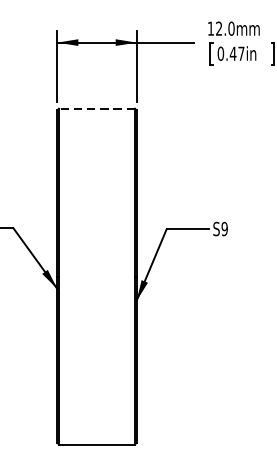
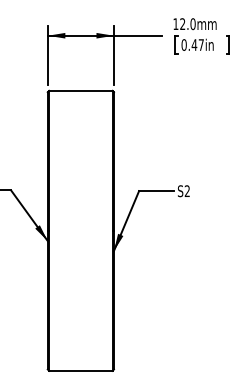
line: (96, 108) -> (80, 90), dashed -> solid
text: (223, 229) -> (186, 191), S9 -> S2

